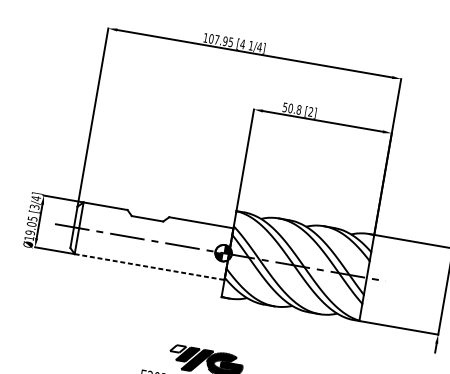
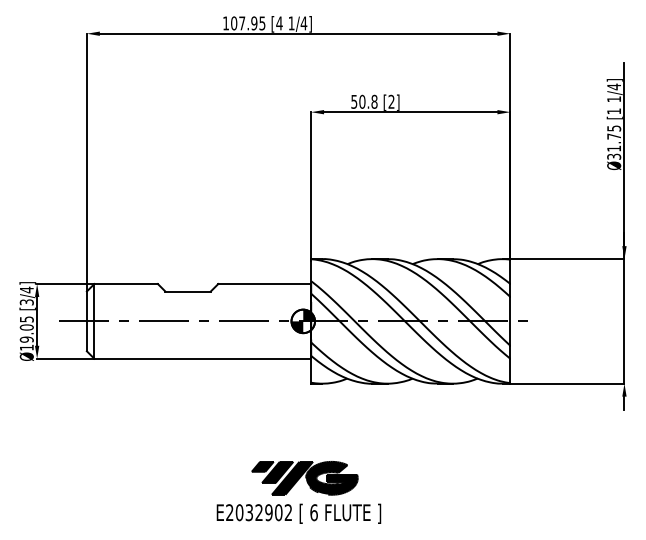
line: (150, 266) -> (203, 358), dashed -> solid
fill: (178, 348) -> (262, 466), added

